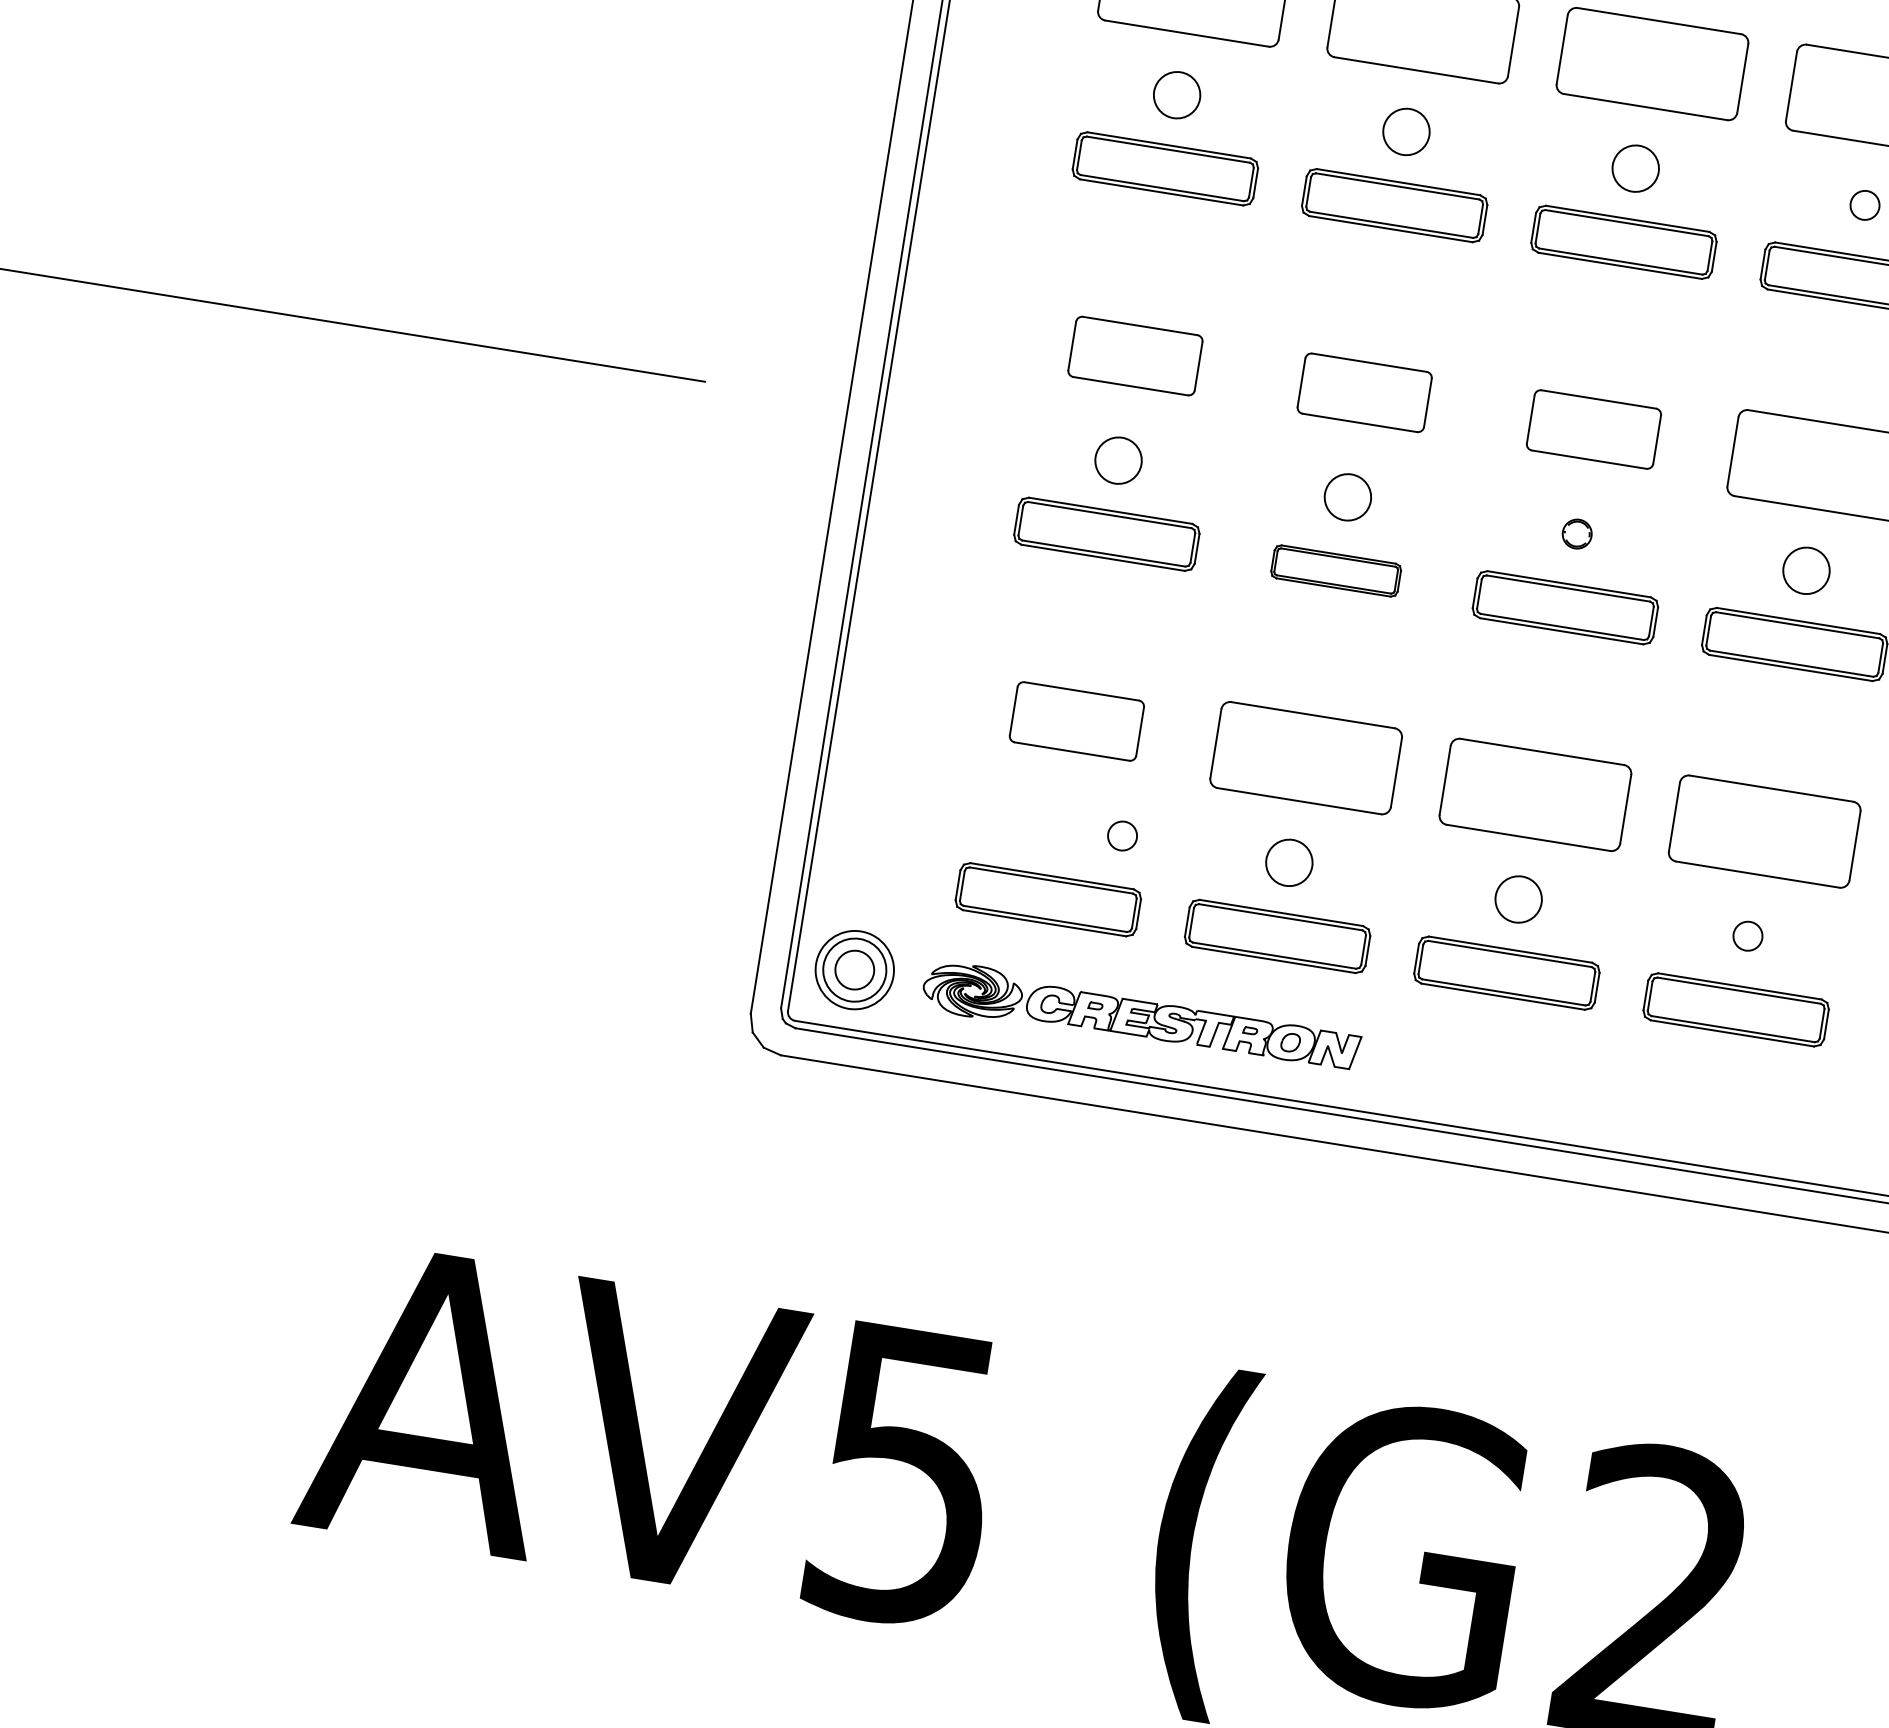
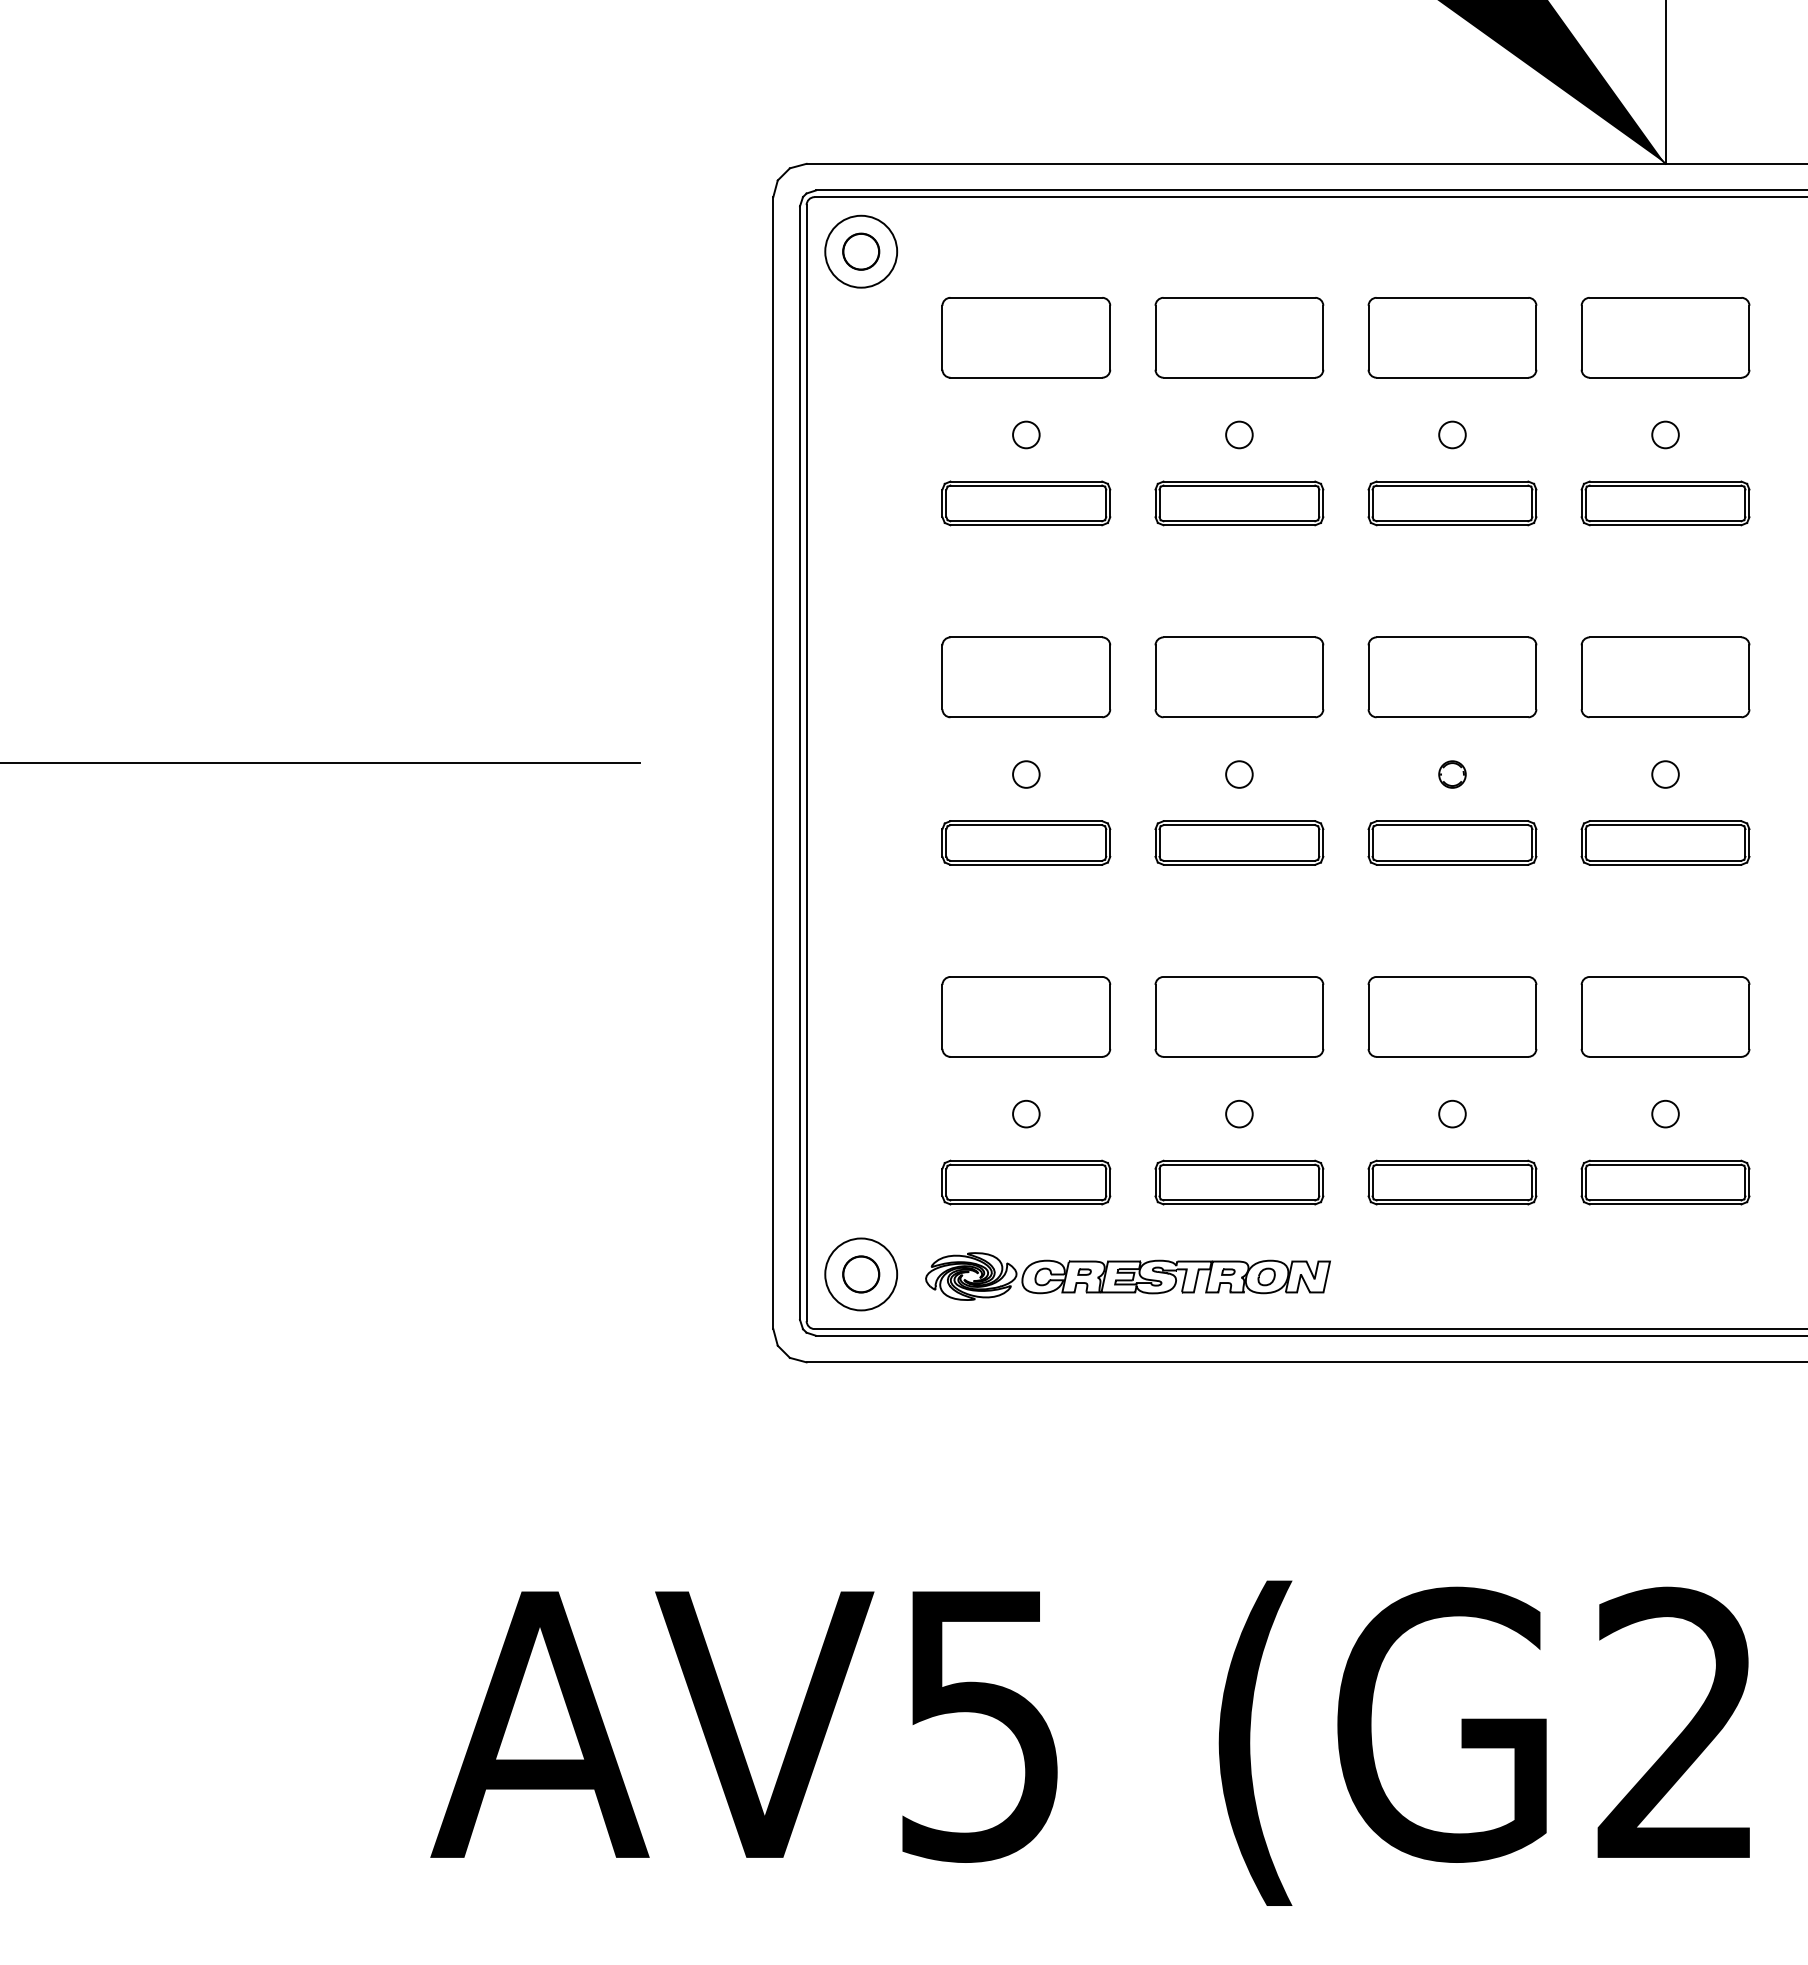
circle: (1177, 94) -> (1026, 434), size x0.62
circle: (1406, 131) -> (1239, 434), size x0.62
circle: (1635, 168) -> (1452, 434), size x0.62
part: (1135, 356) -> (1026, 677), size x1.43
part: (1364, 392) -> (1239, 677), size x1.43
part: (1593, 429) -> (1452, 677), size x1.43
circle: (1118, 460) -> (1026, 774), size x0.62
circle: (1348, 497) -> (1239, 774), size x0.62
part: (1336, 570) -> (1239, 842), size x1.43
circle: (1806, 570) -> (1665, 774), size x0.62
part: (1077, 721) -> (1026, 1016), size x1.43
circle: (1122, 835) -> (1026, 1113), moved
circle: (1289, 862) -> (1239, 1113), size x0.62
circle: (1518, 898) -> (1452, 1113), size x0.62
circle: (855, 970) -> (861, 1274), size x0.62

